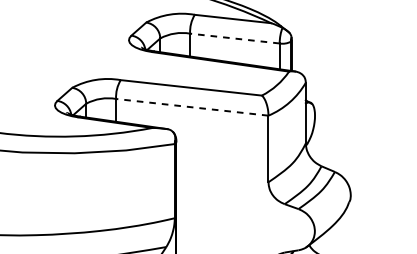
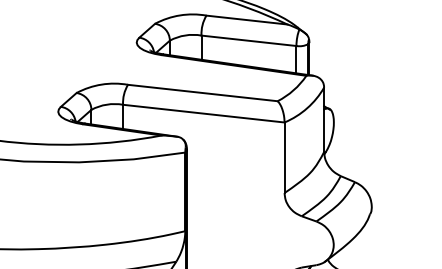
line: (234, 38) -> (248, 40), dashed -> solid
line: (191, 107) -> (203, 113), dashed -> solid

